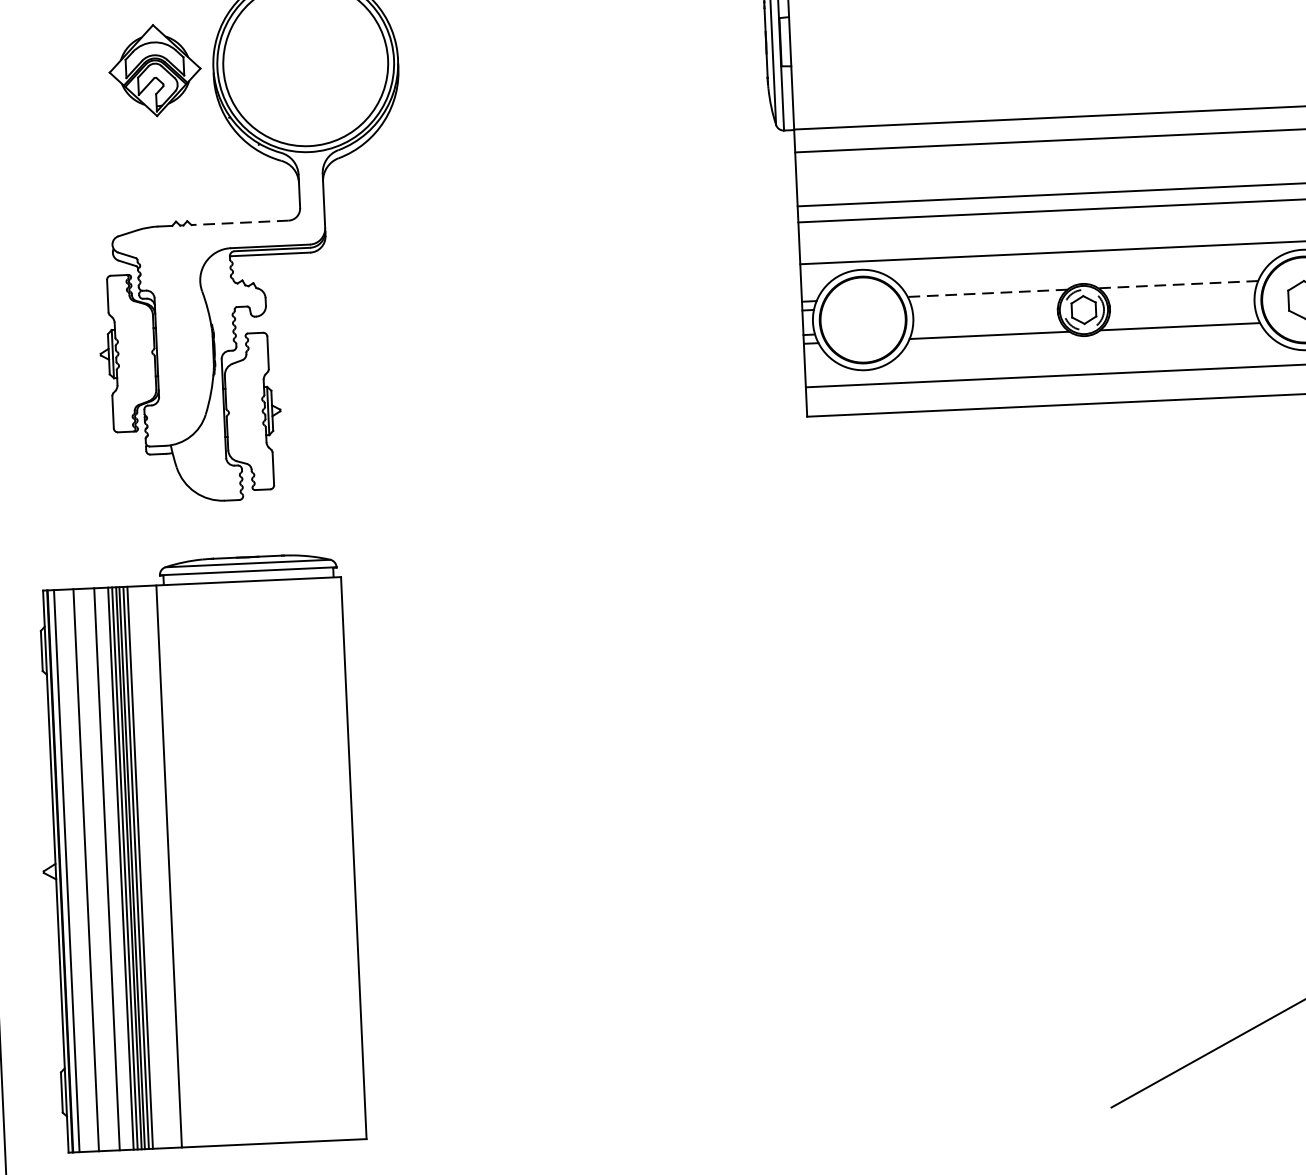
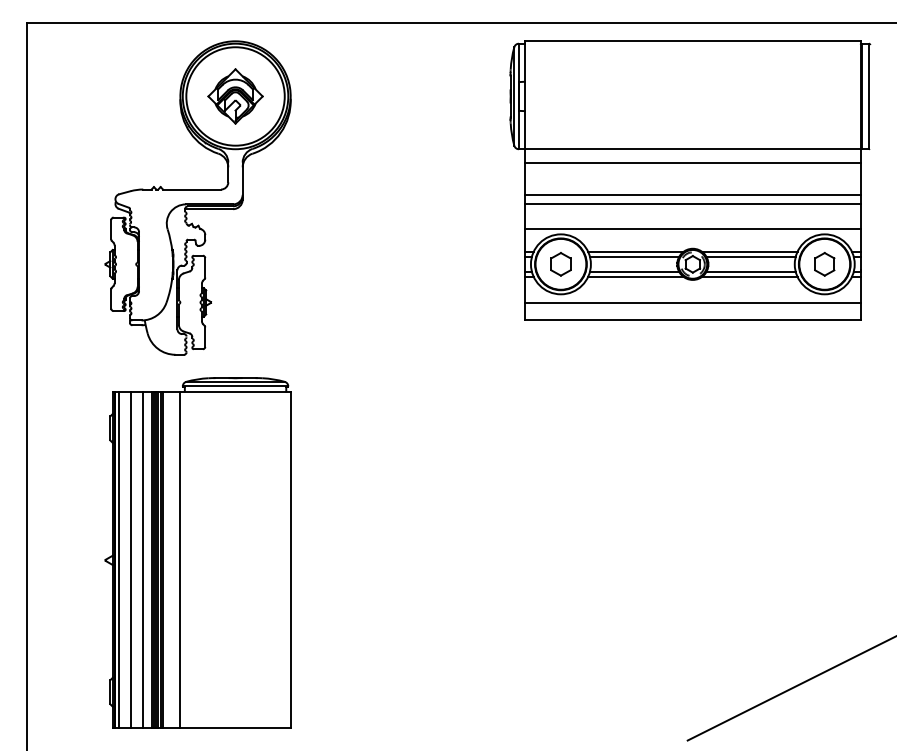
part: (154, 70) -> (235, 96), moved
line: (239, 222) -> (191, 189), dashed -> solid
line: (1177, 284) -> (749, 251), dashed -> solid
line: (986, 292) -> (635, 251), dashed -> solid
line: (1179, 294) -> (750, 257), added
line: (985, 302) -> (634, 257), added
line: (1180, 317) -> (750, 271), added
part: (862, 320) -> (560, 264), added
line: (986, 326) -> (634, 271), added
part: (197, 852) -> (197, 552), moved

